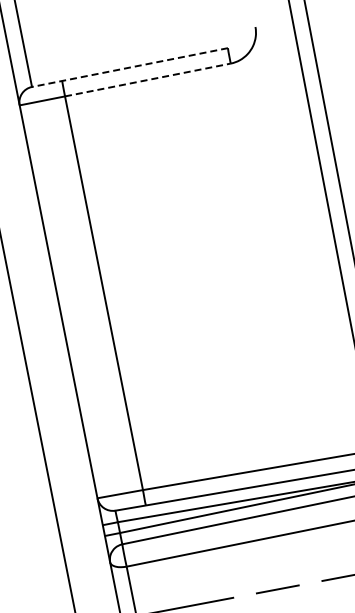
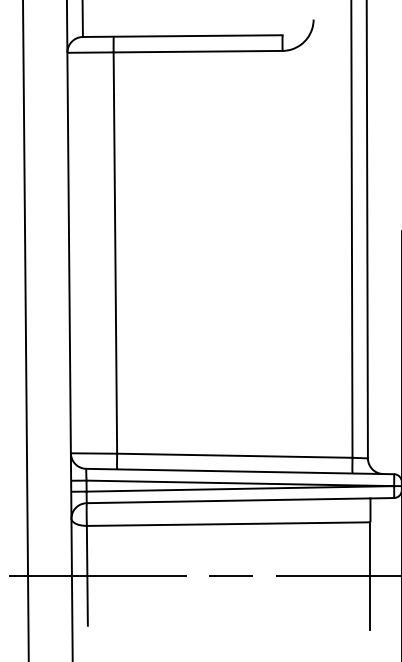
line: (129, 67) -> (182, 36), dashed -> solid
line: (148, 79) -> (198, 51), dashed -> solid

